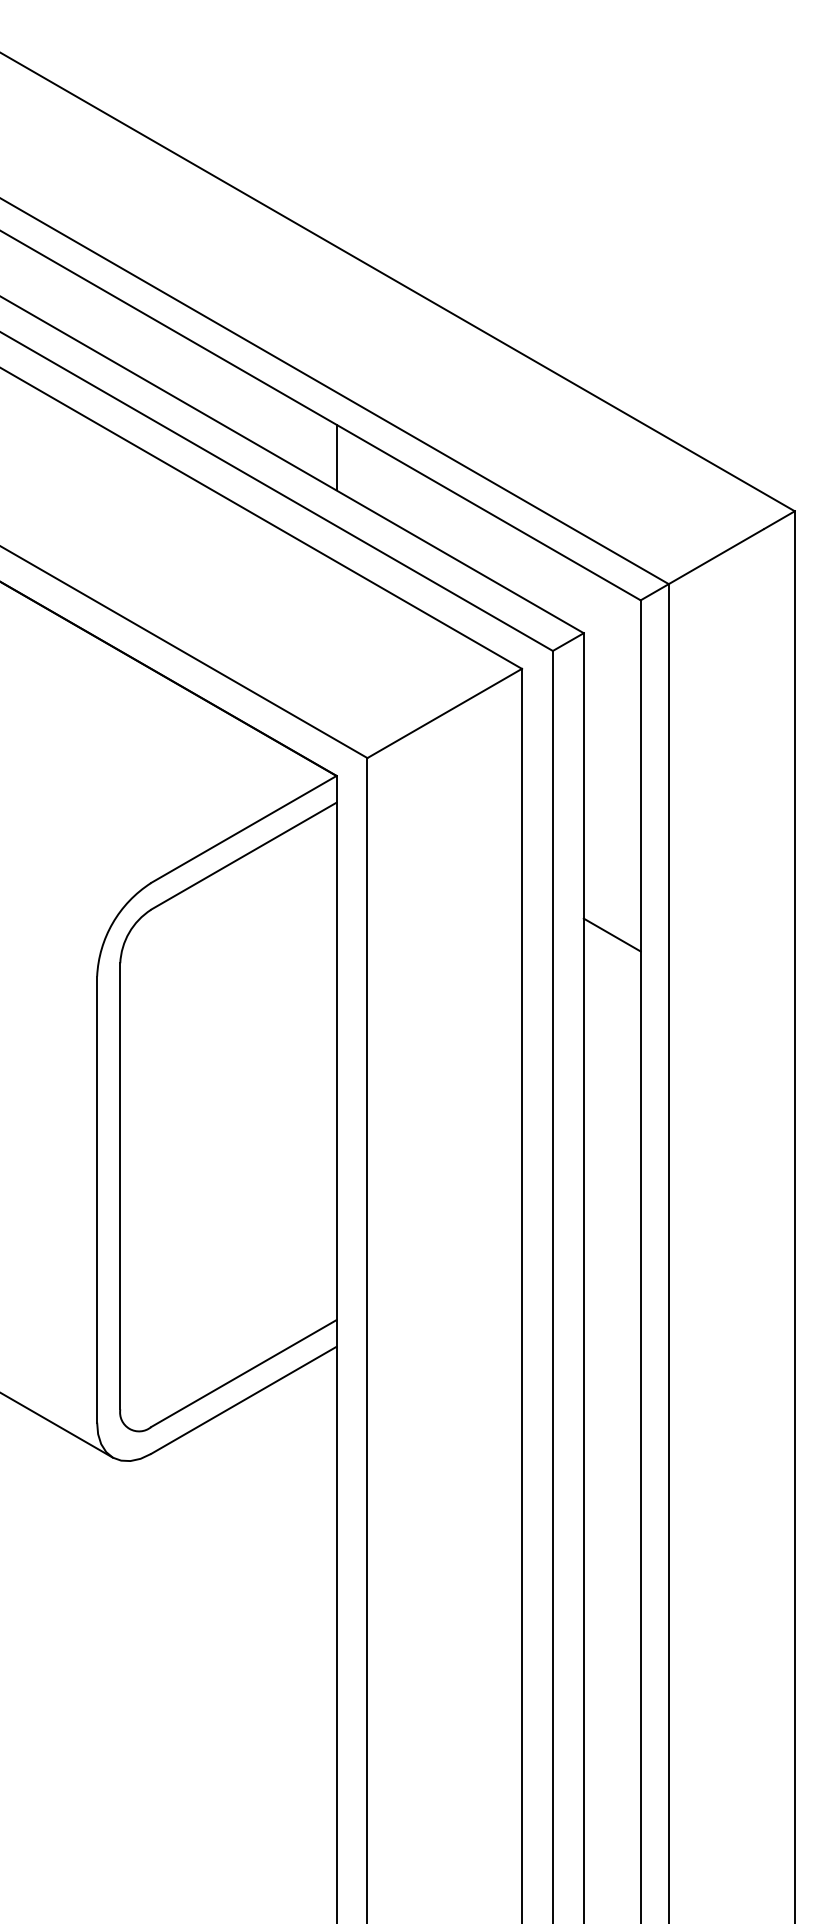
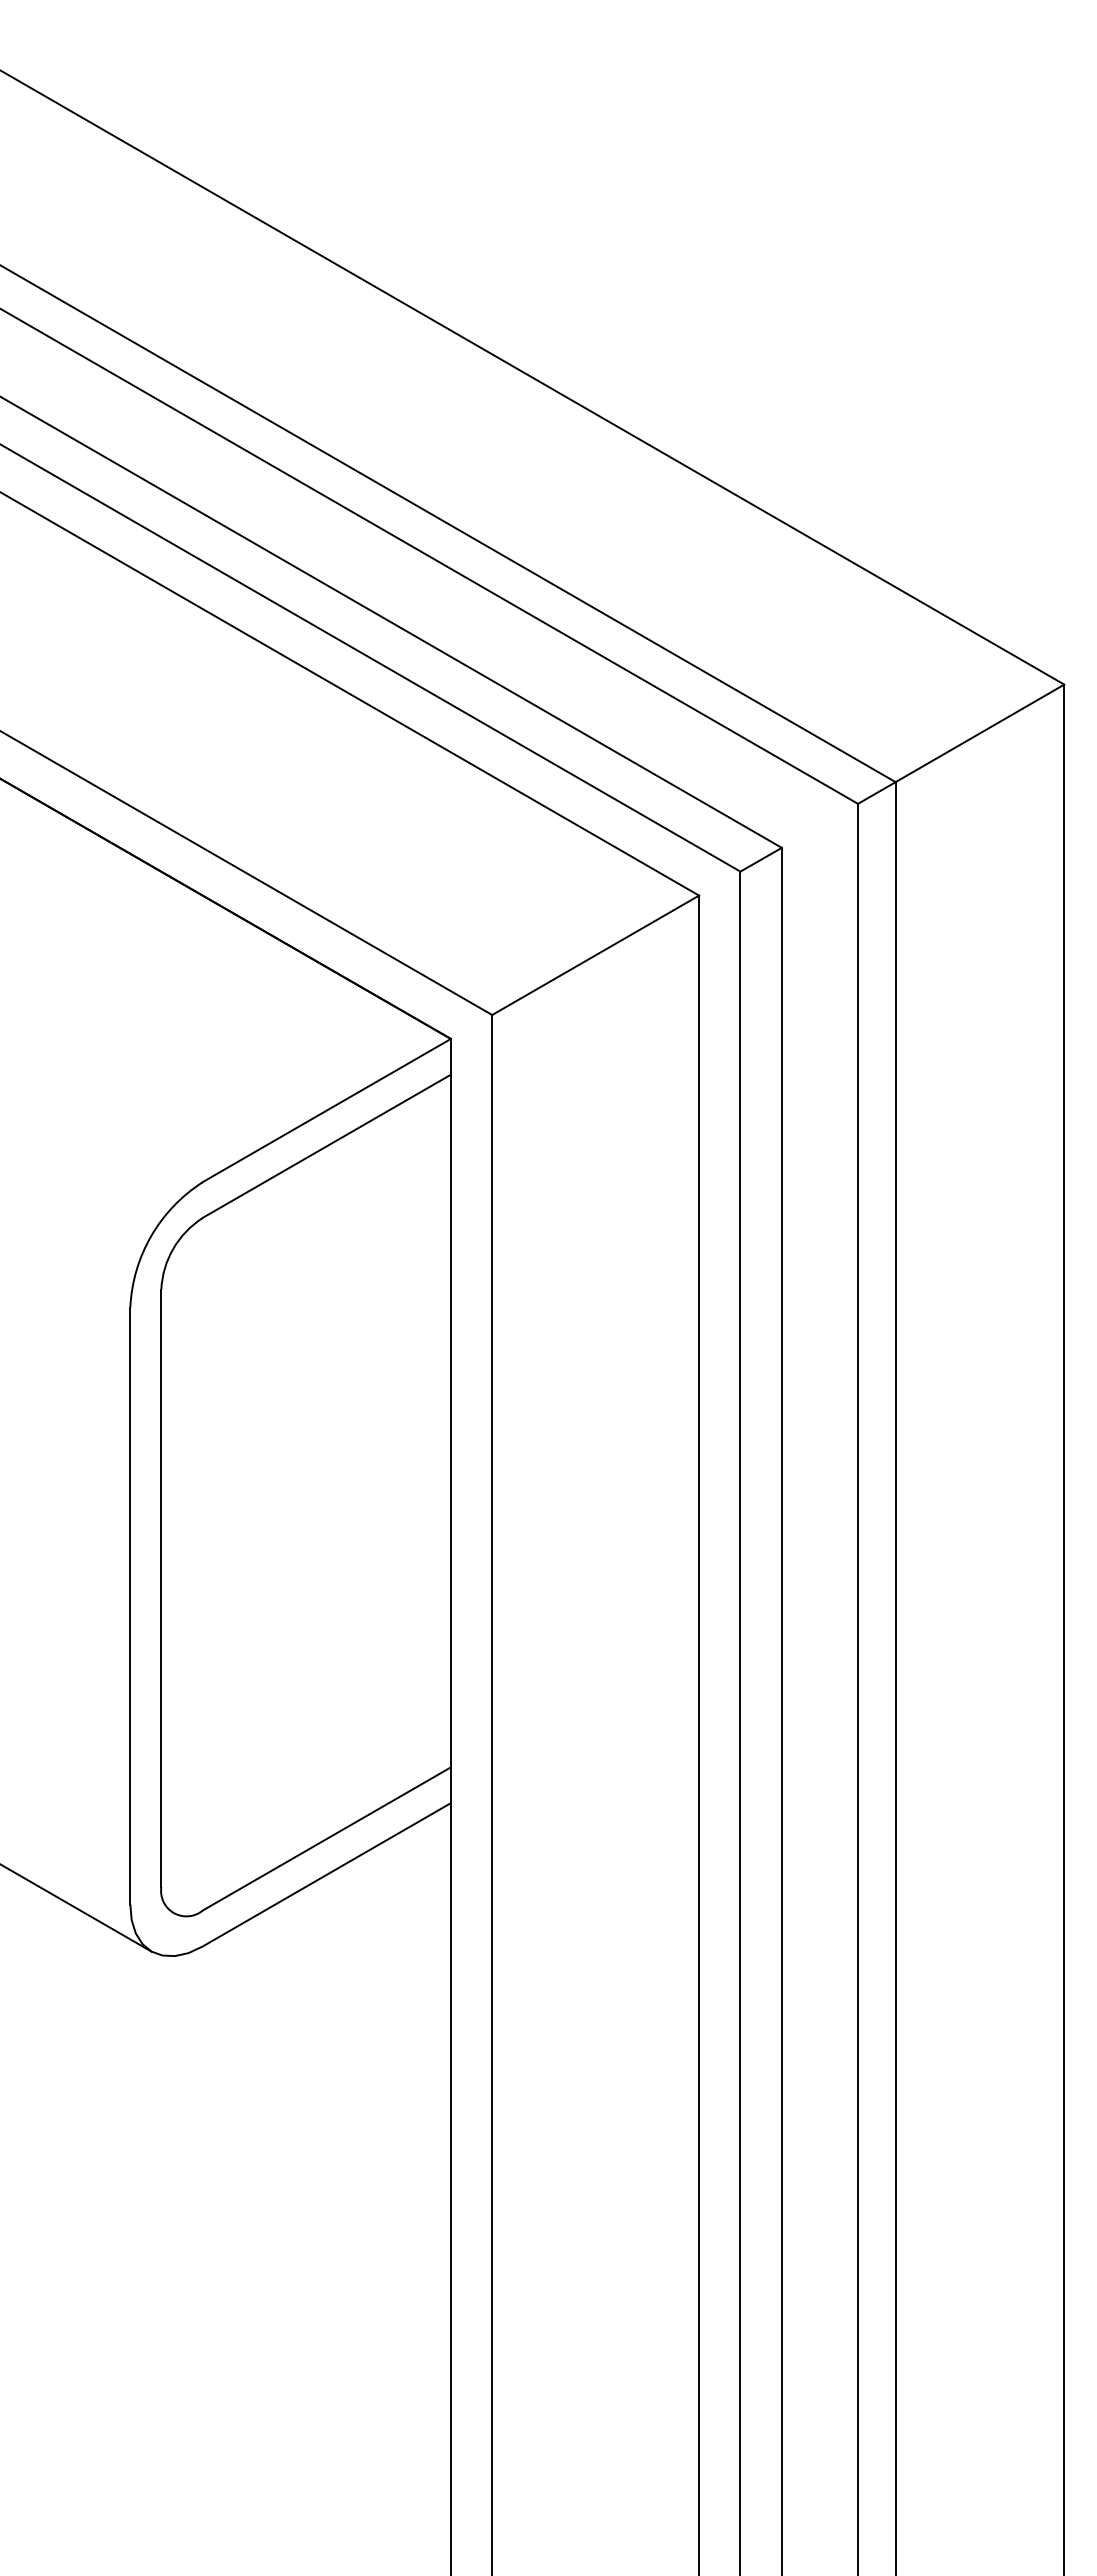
line: (336, 457) -> (450, 612), removed
line: (611, 934) -> (819, 1251), removed

